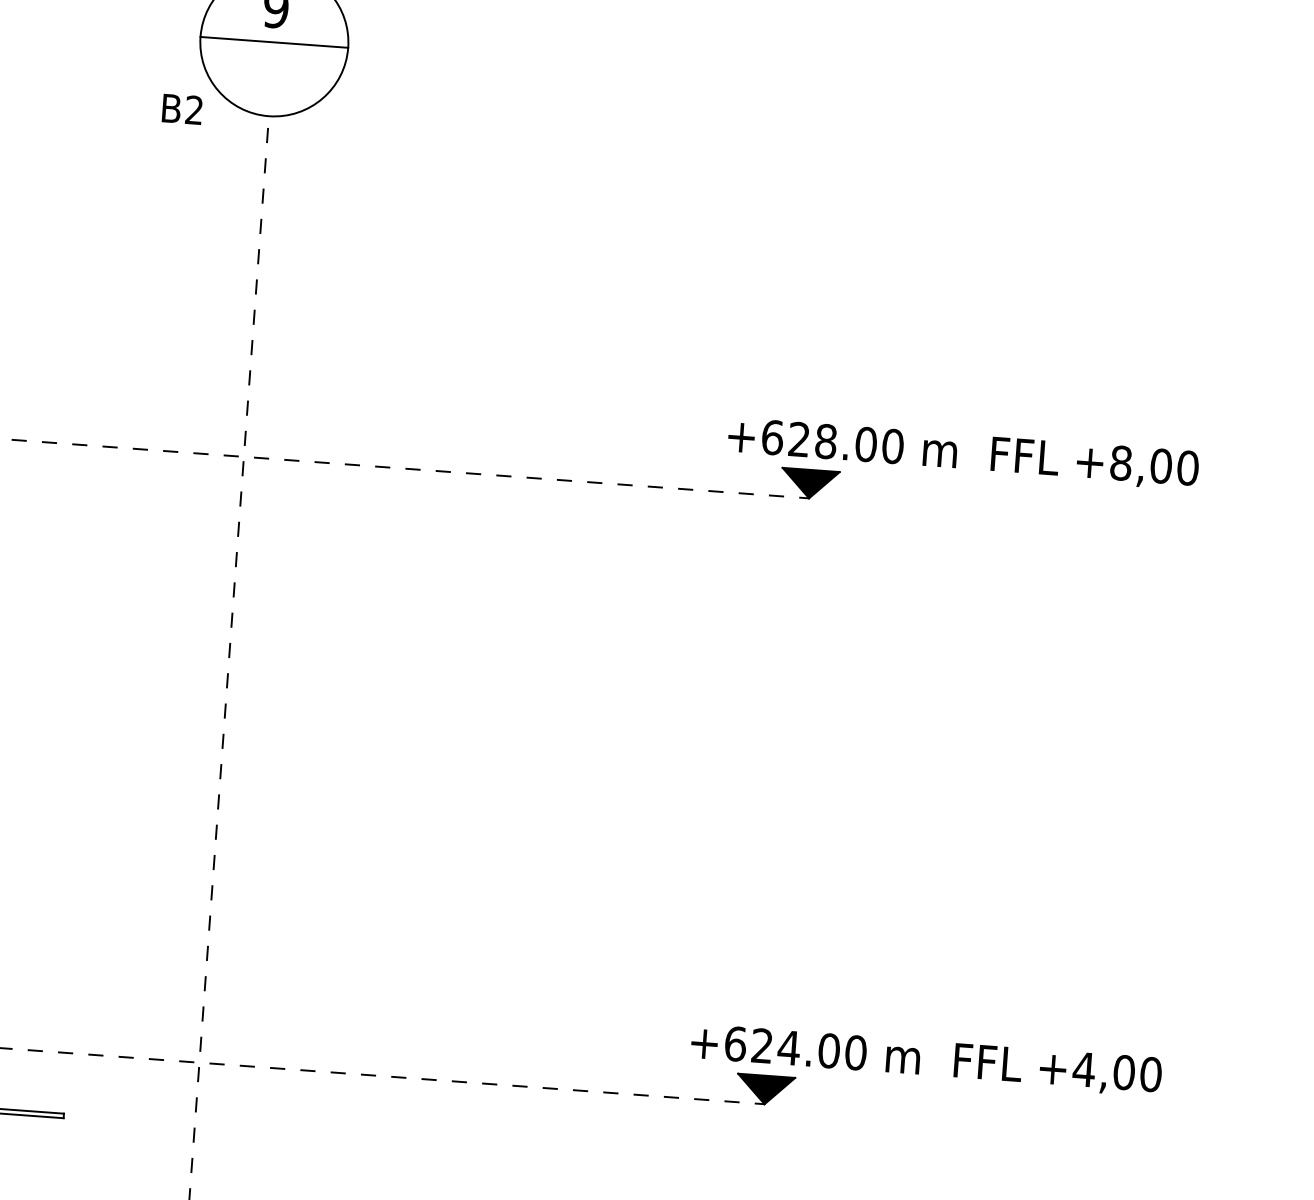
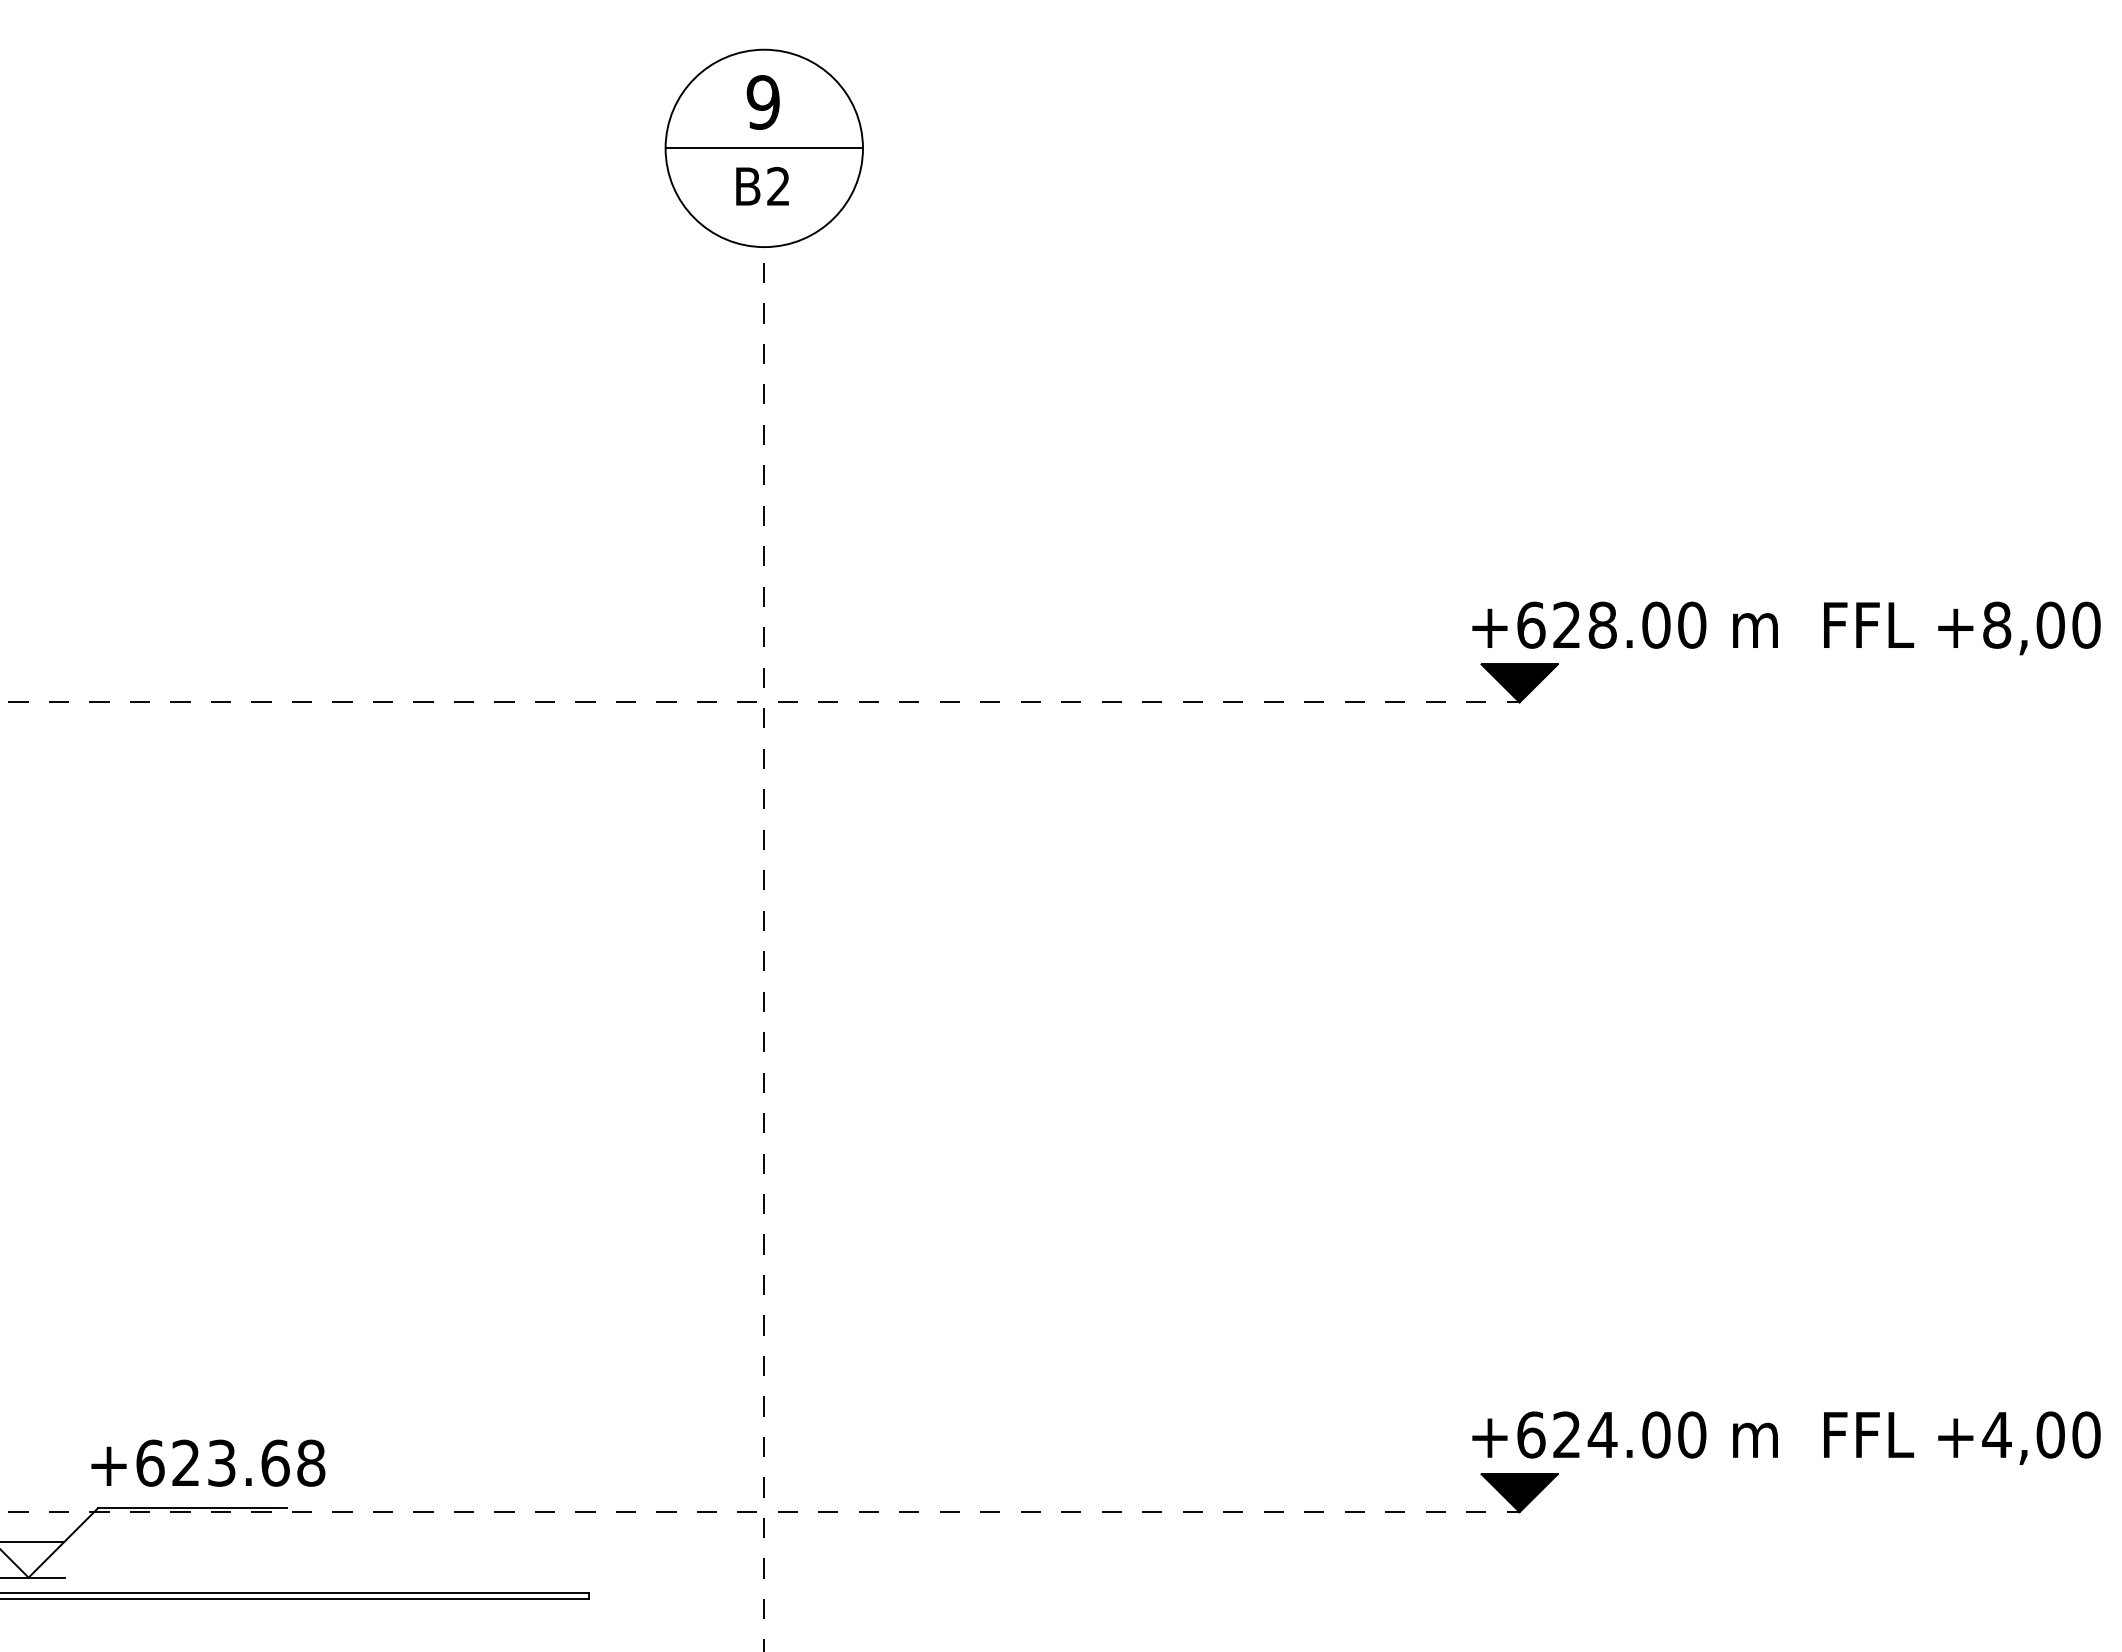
text: (182, 109) -> (762, 186), moved
text: (963, 454) -> (1786, 628), moved
text: (926, 1059) -> (1786, 1437), moved

